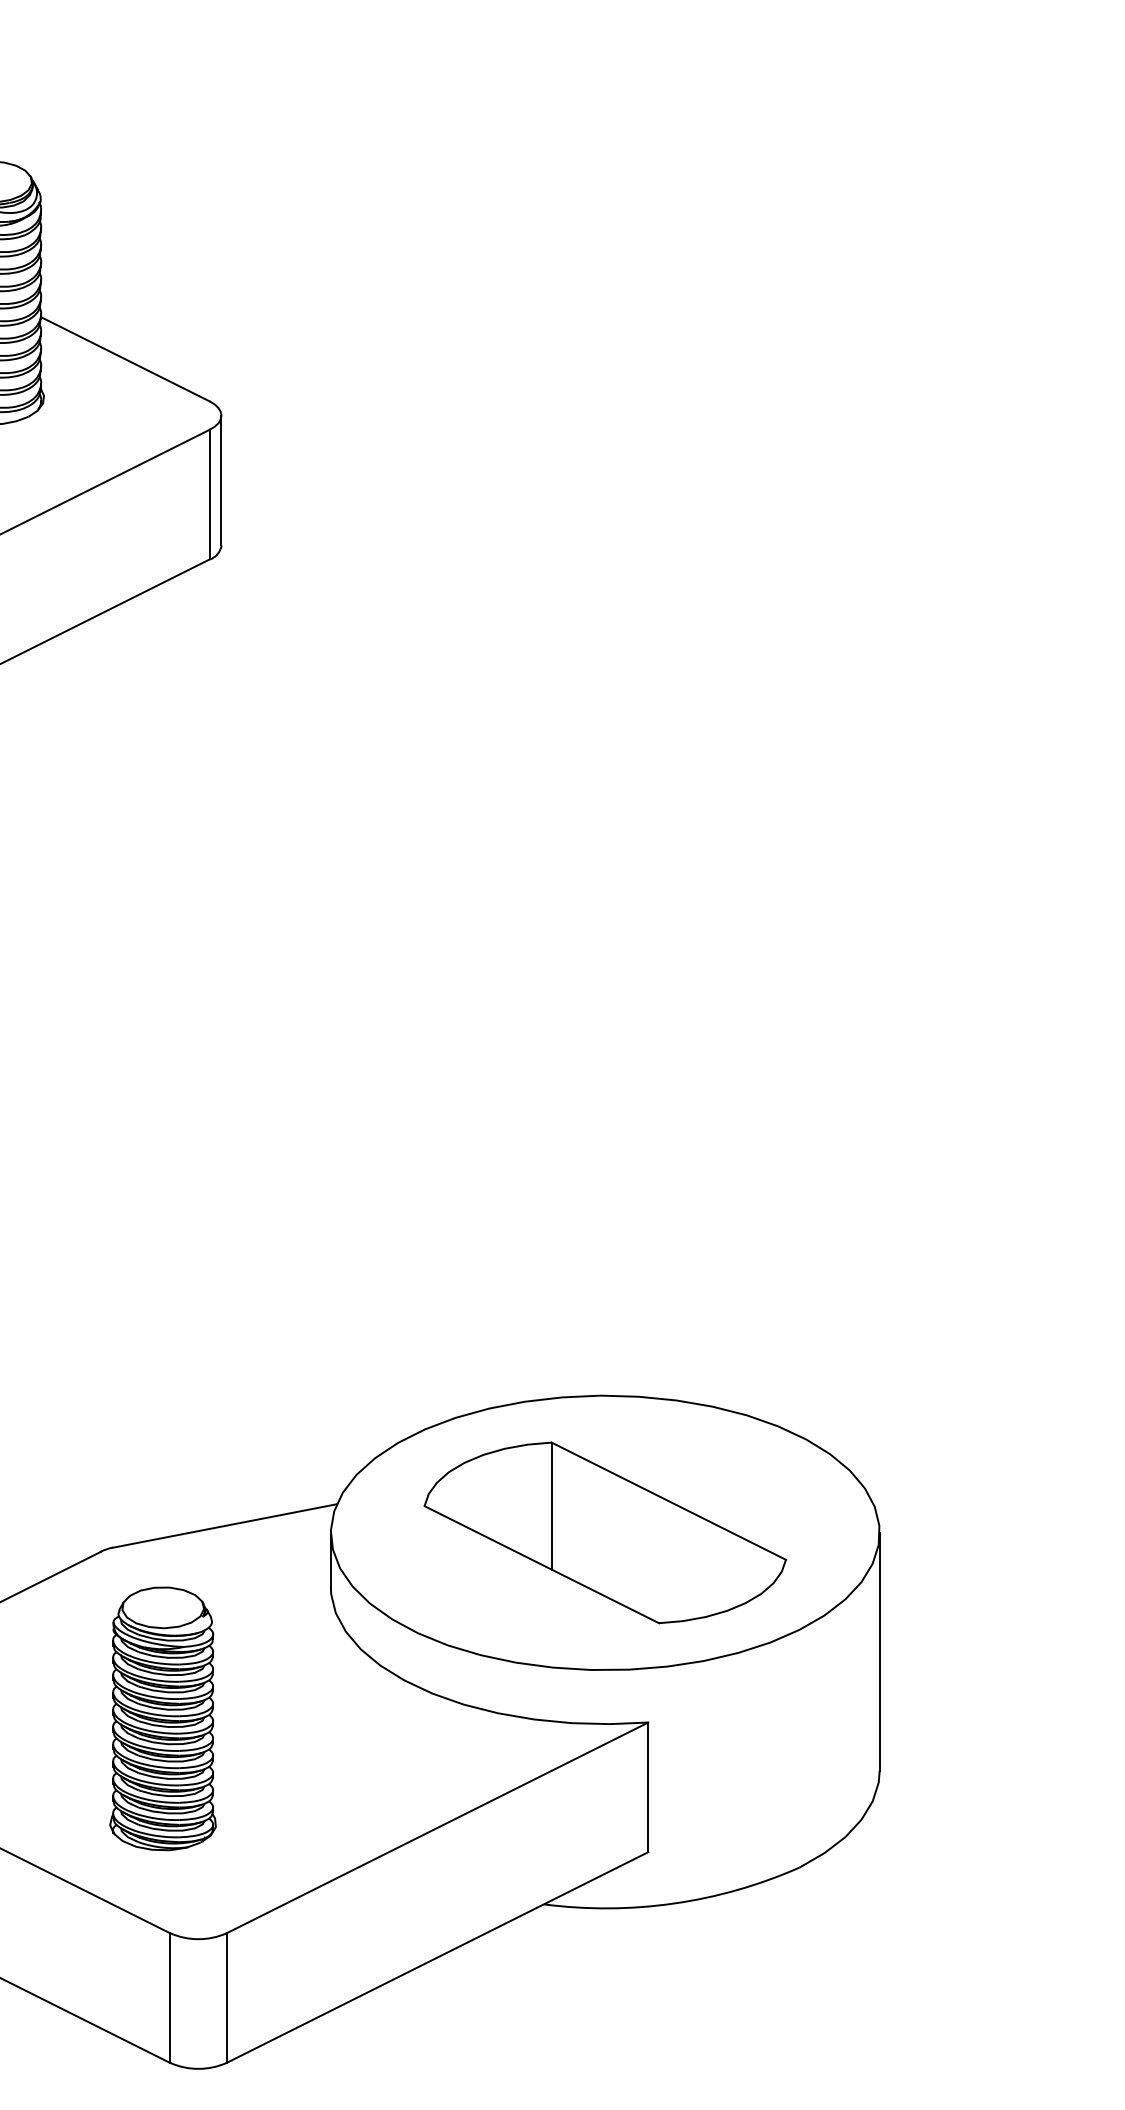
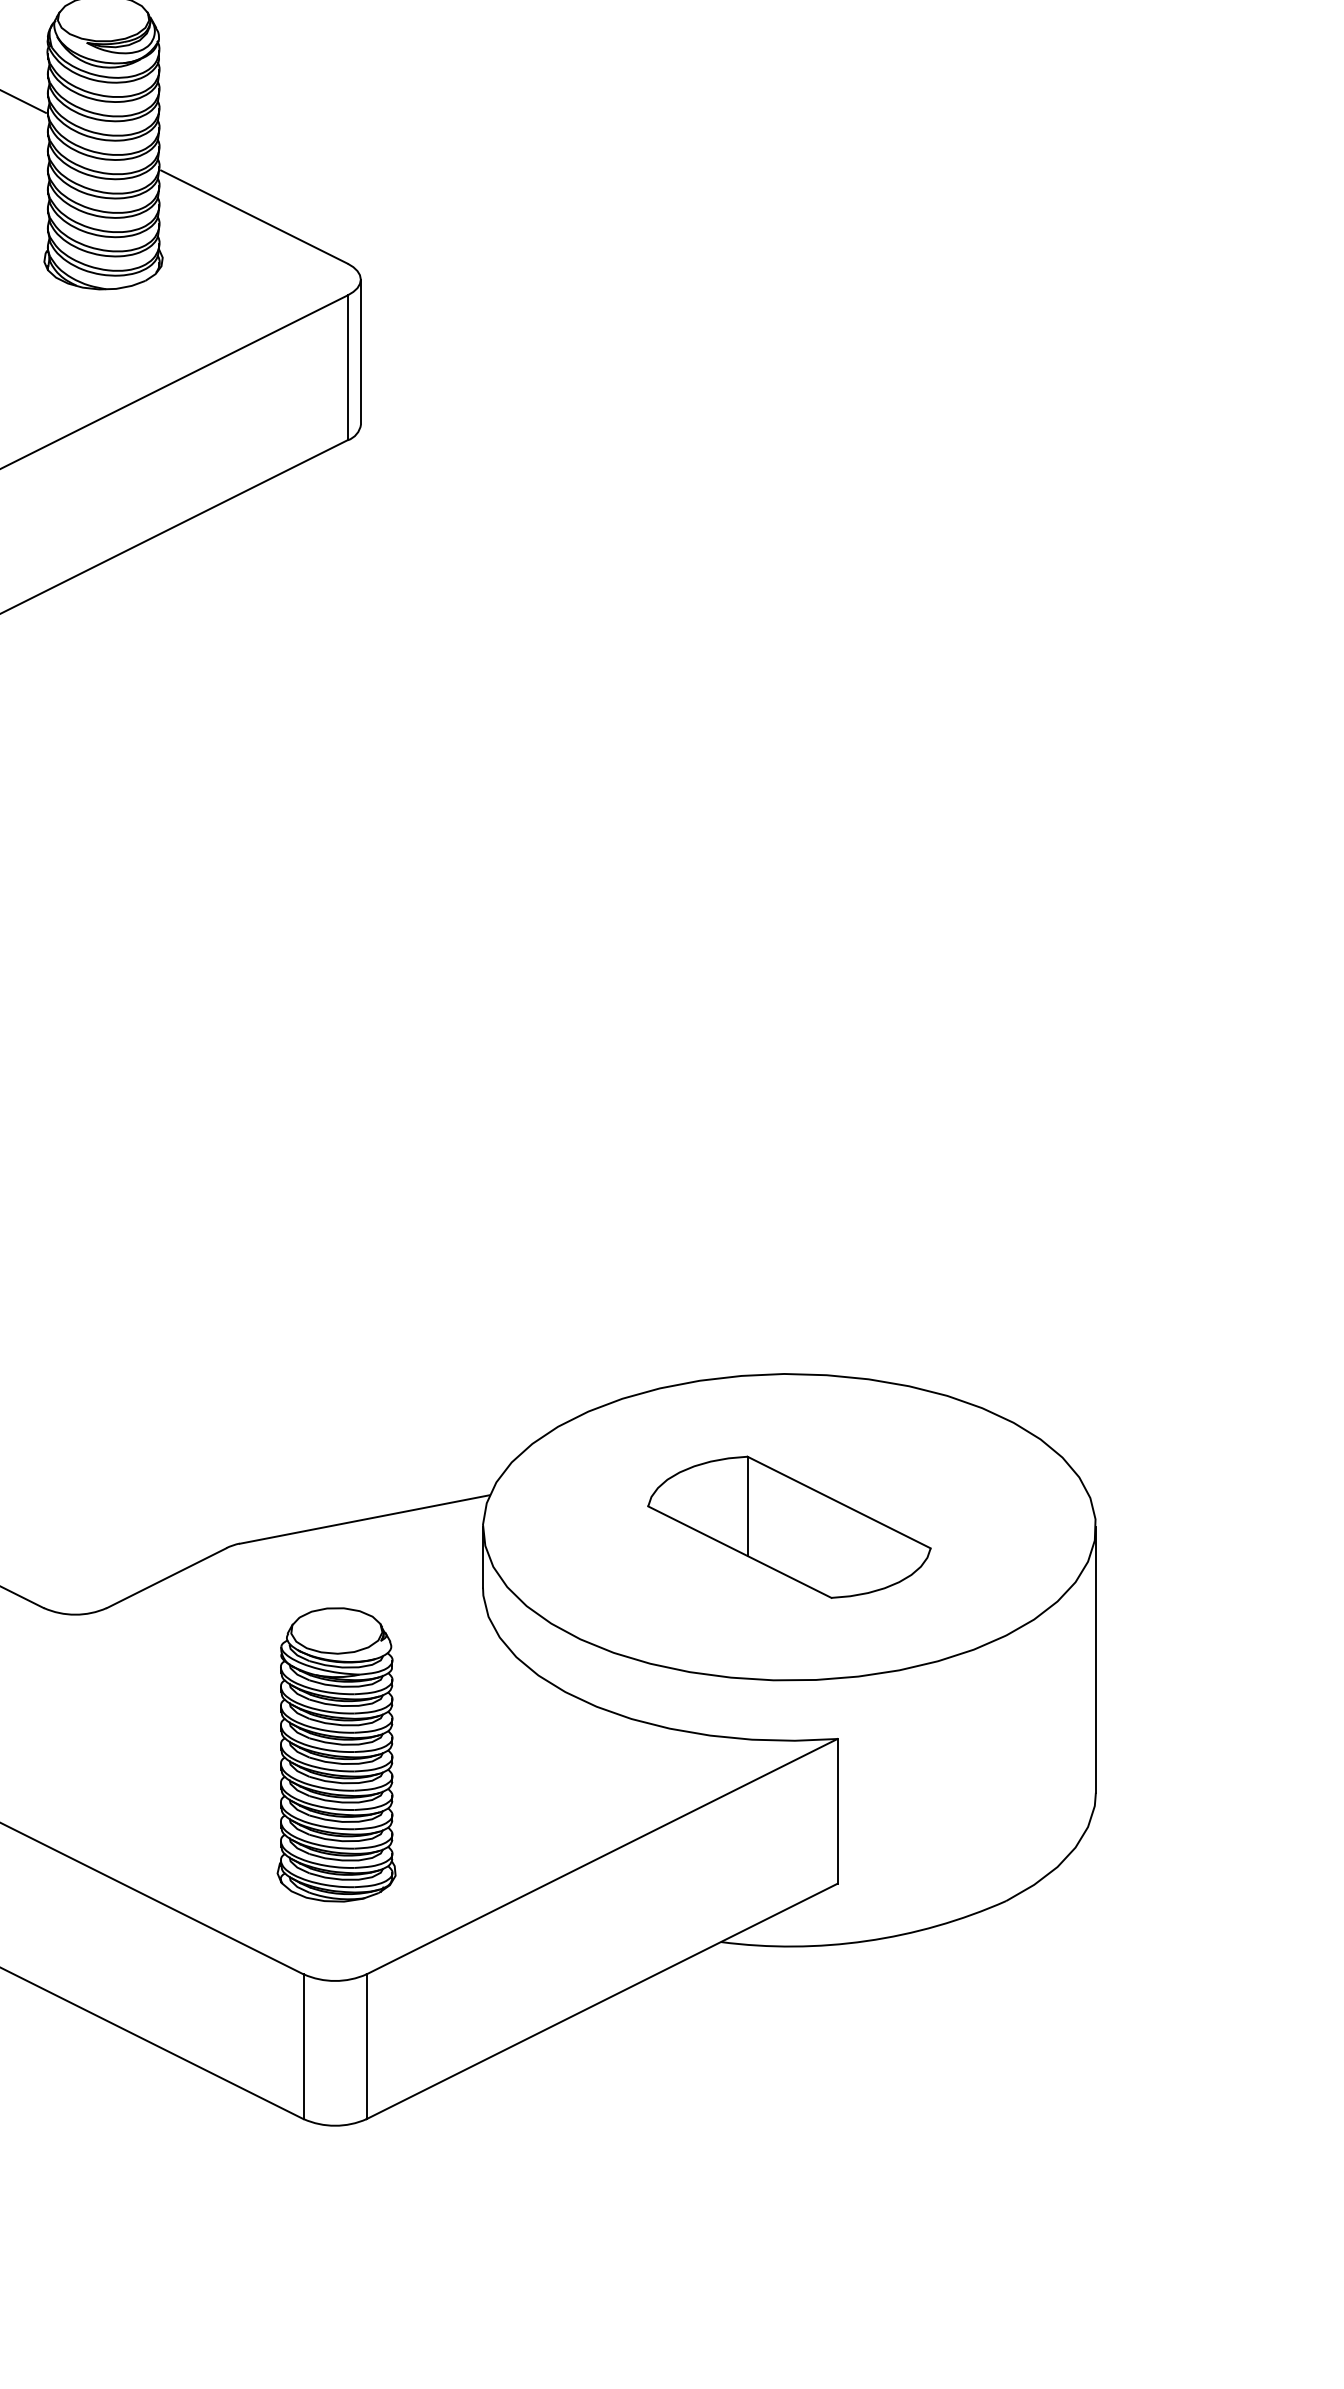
part: (605, 1533) -> (789, 1527), size x0.7
part: (162, 1718) -> (336, 1754), moved

